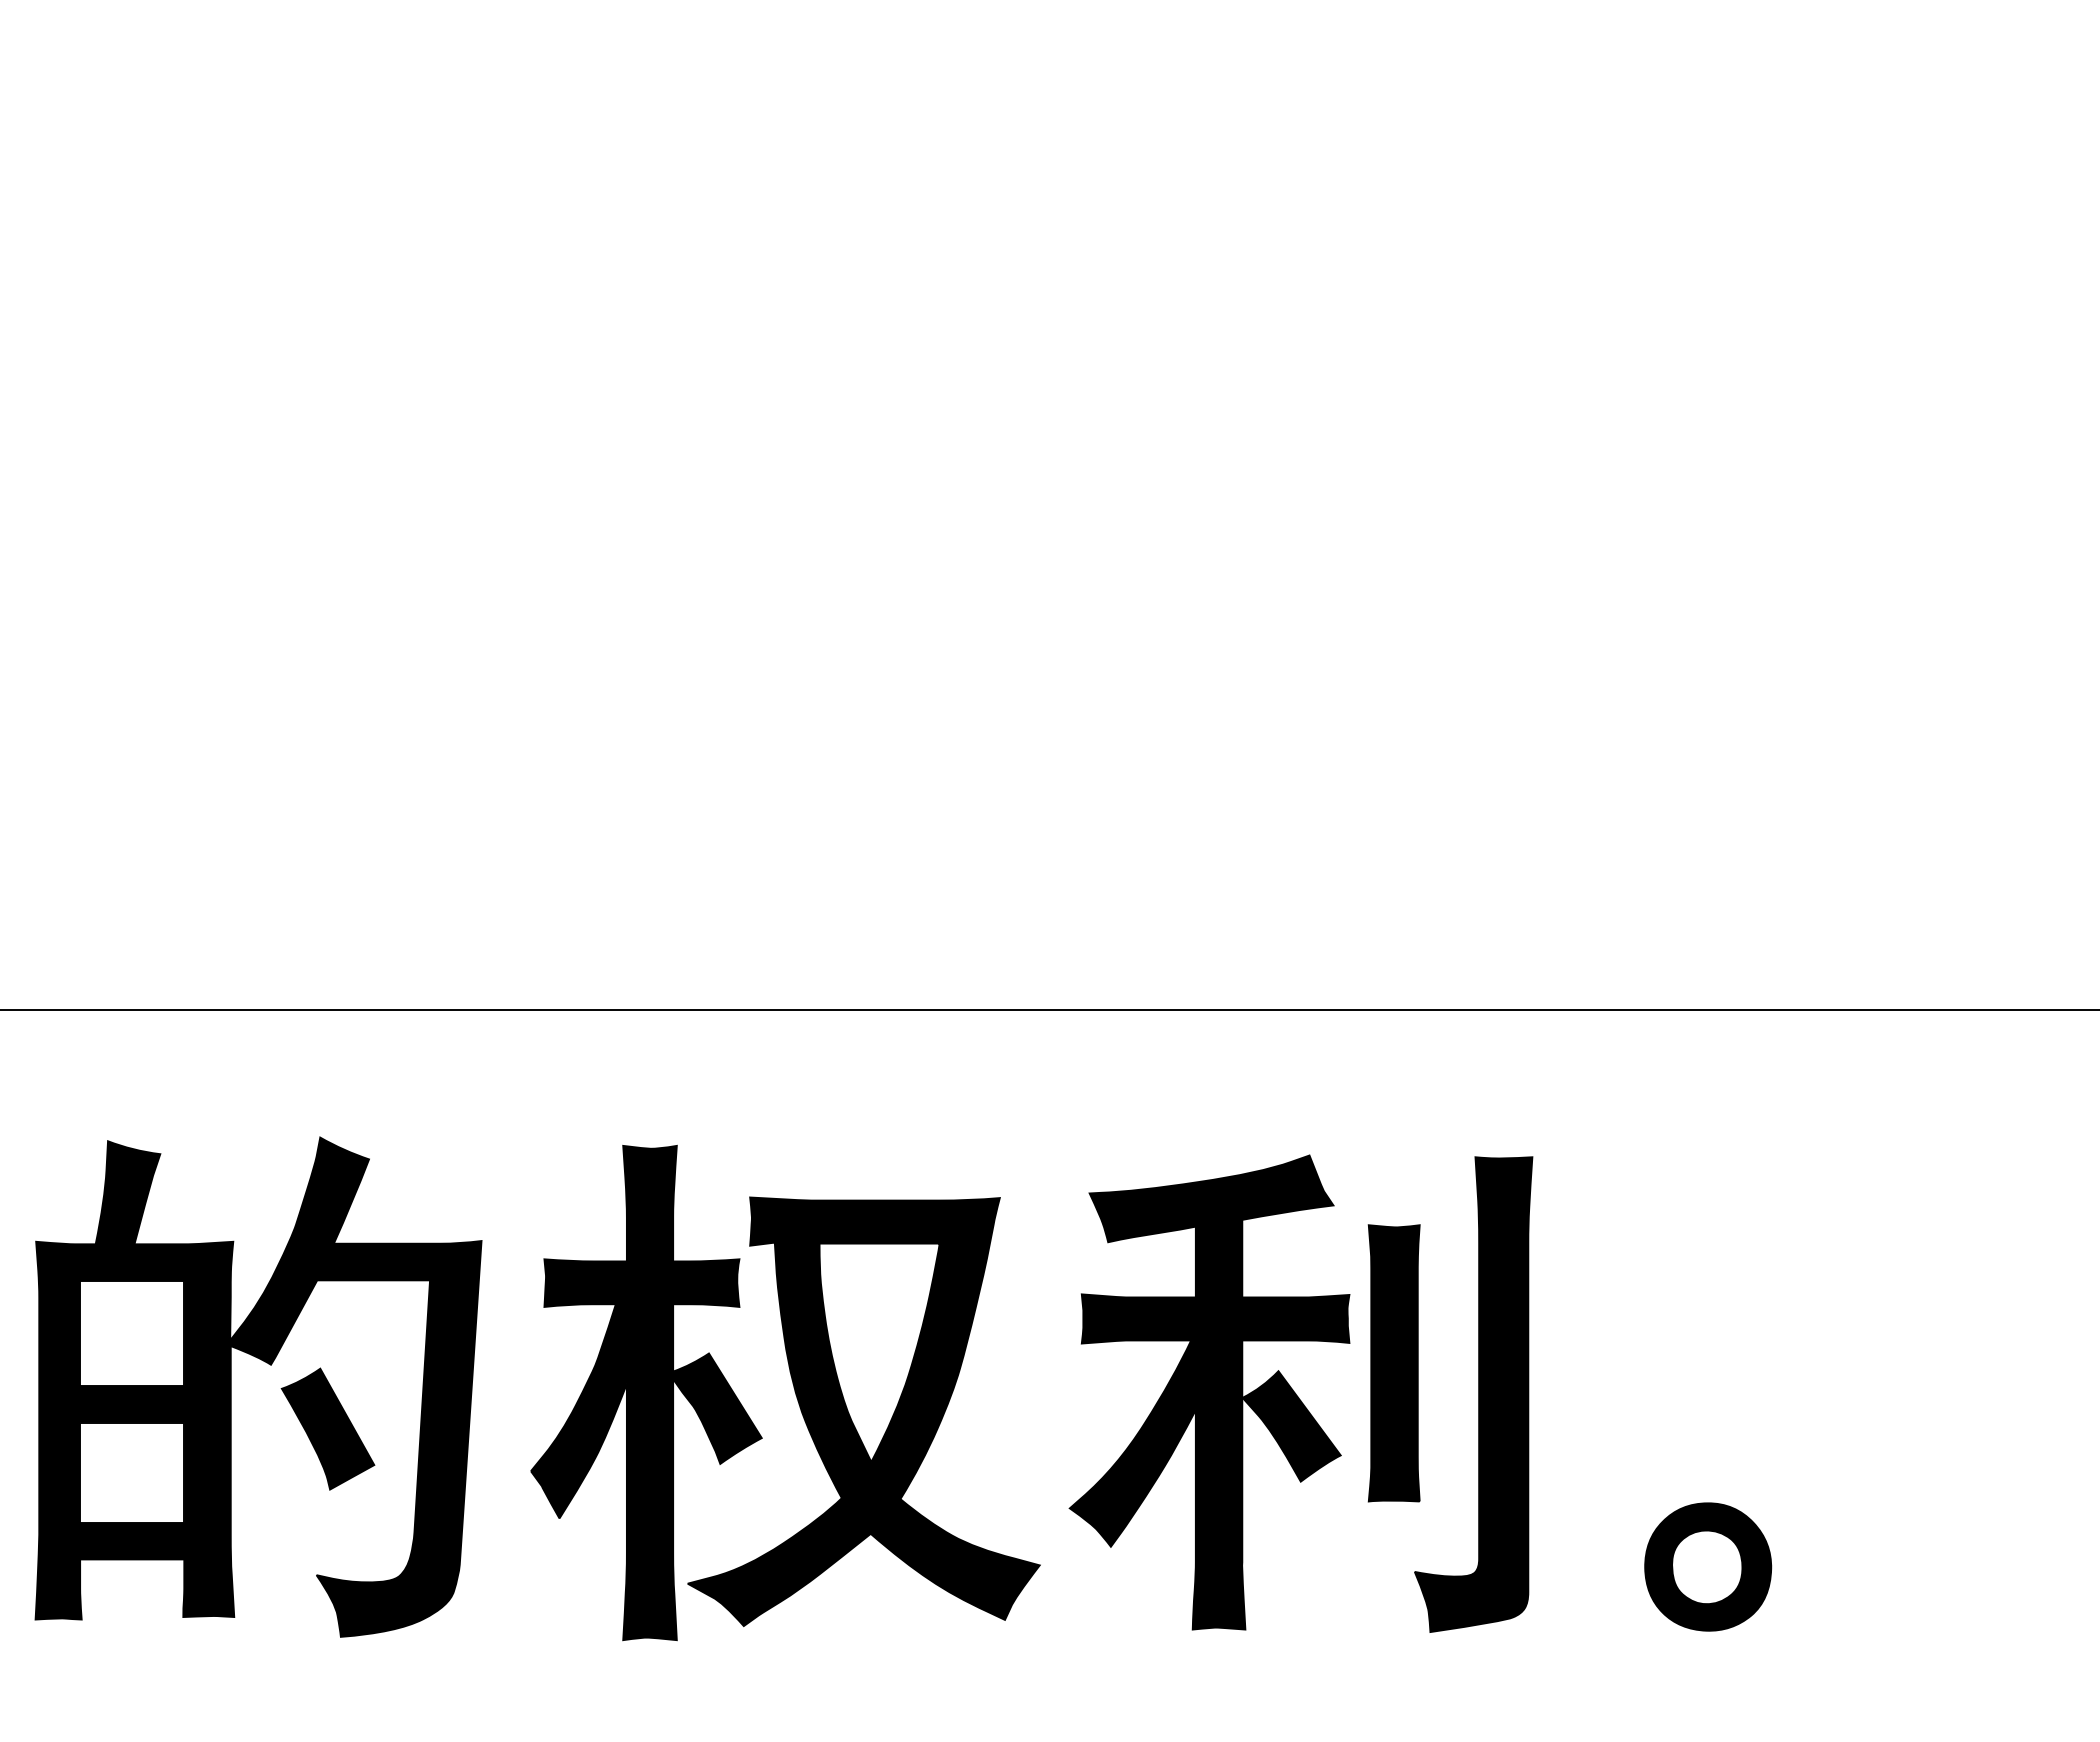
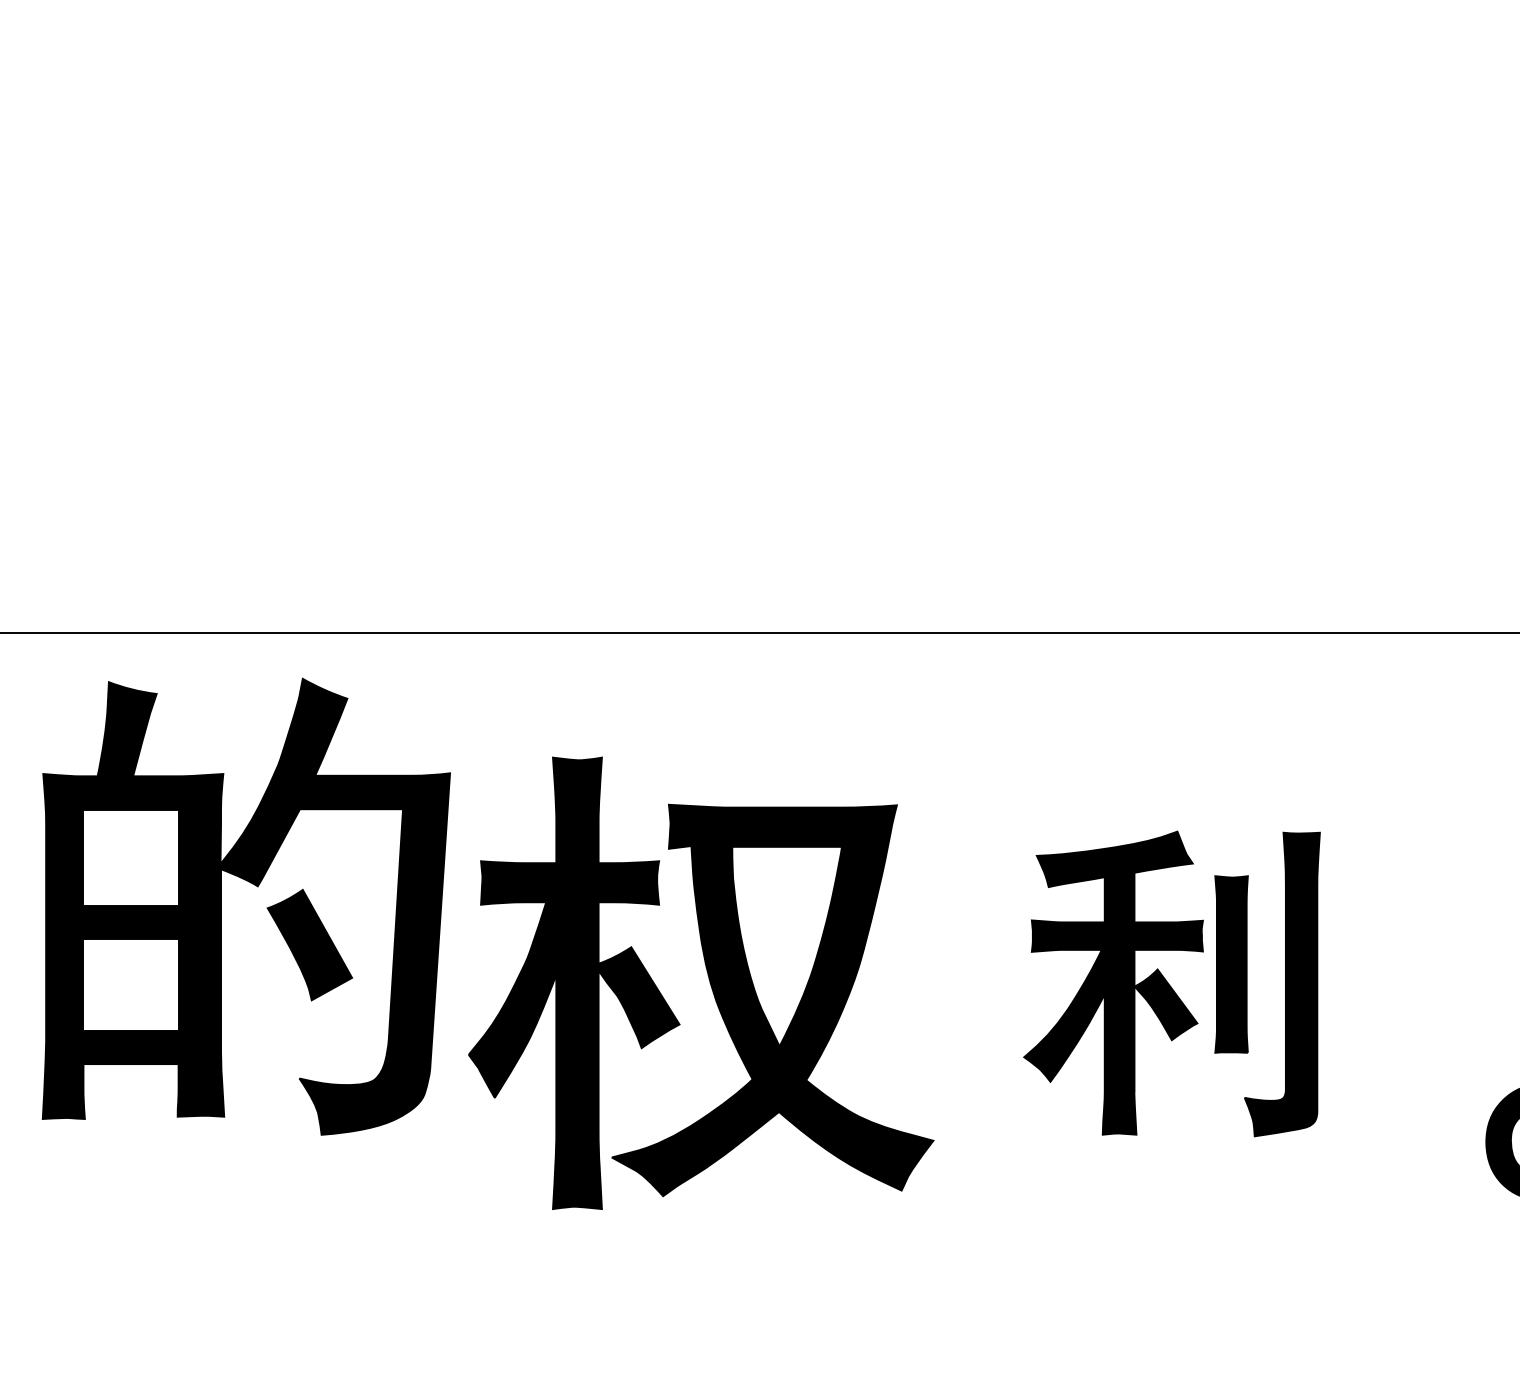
part: (280, 1388) -> (266, 907), moved
part: (1300, 1393) -> (1171, 983), size x0.7

